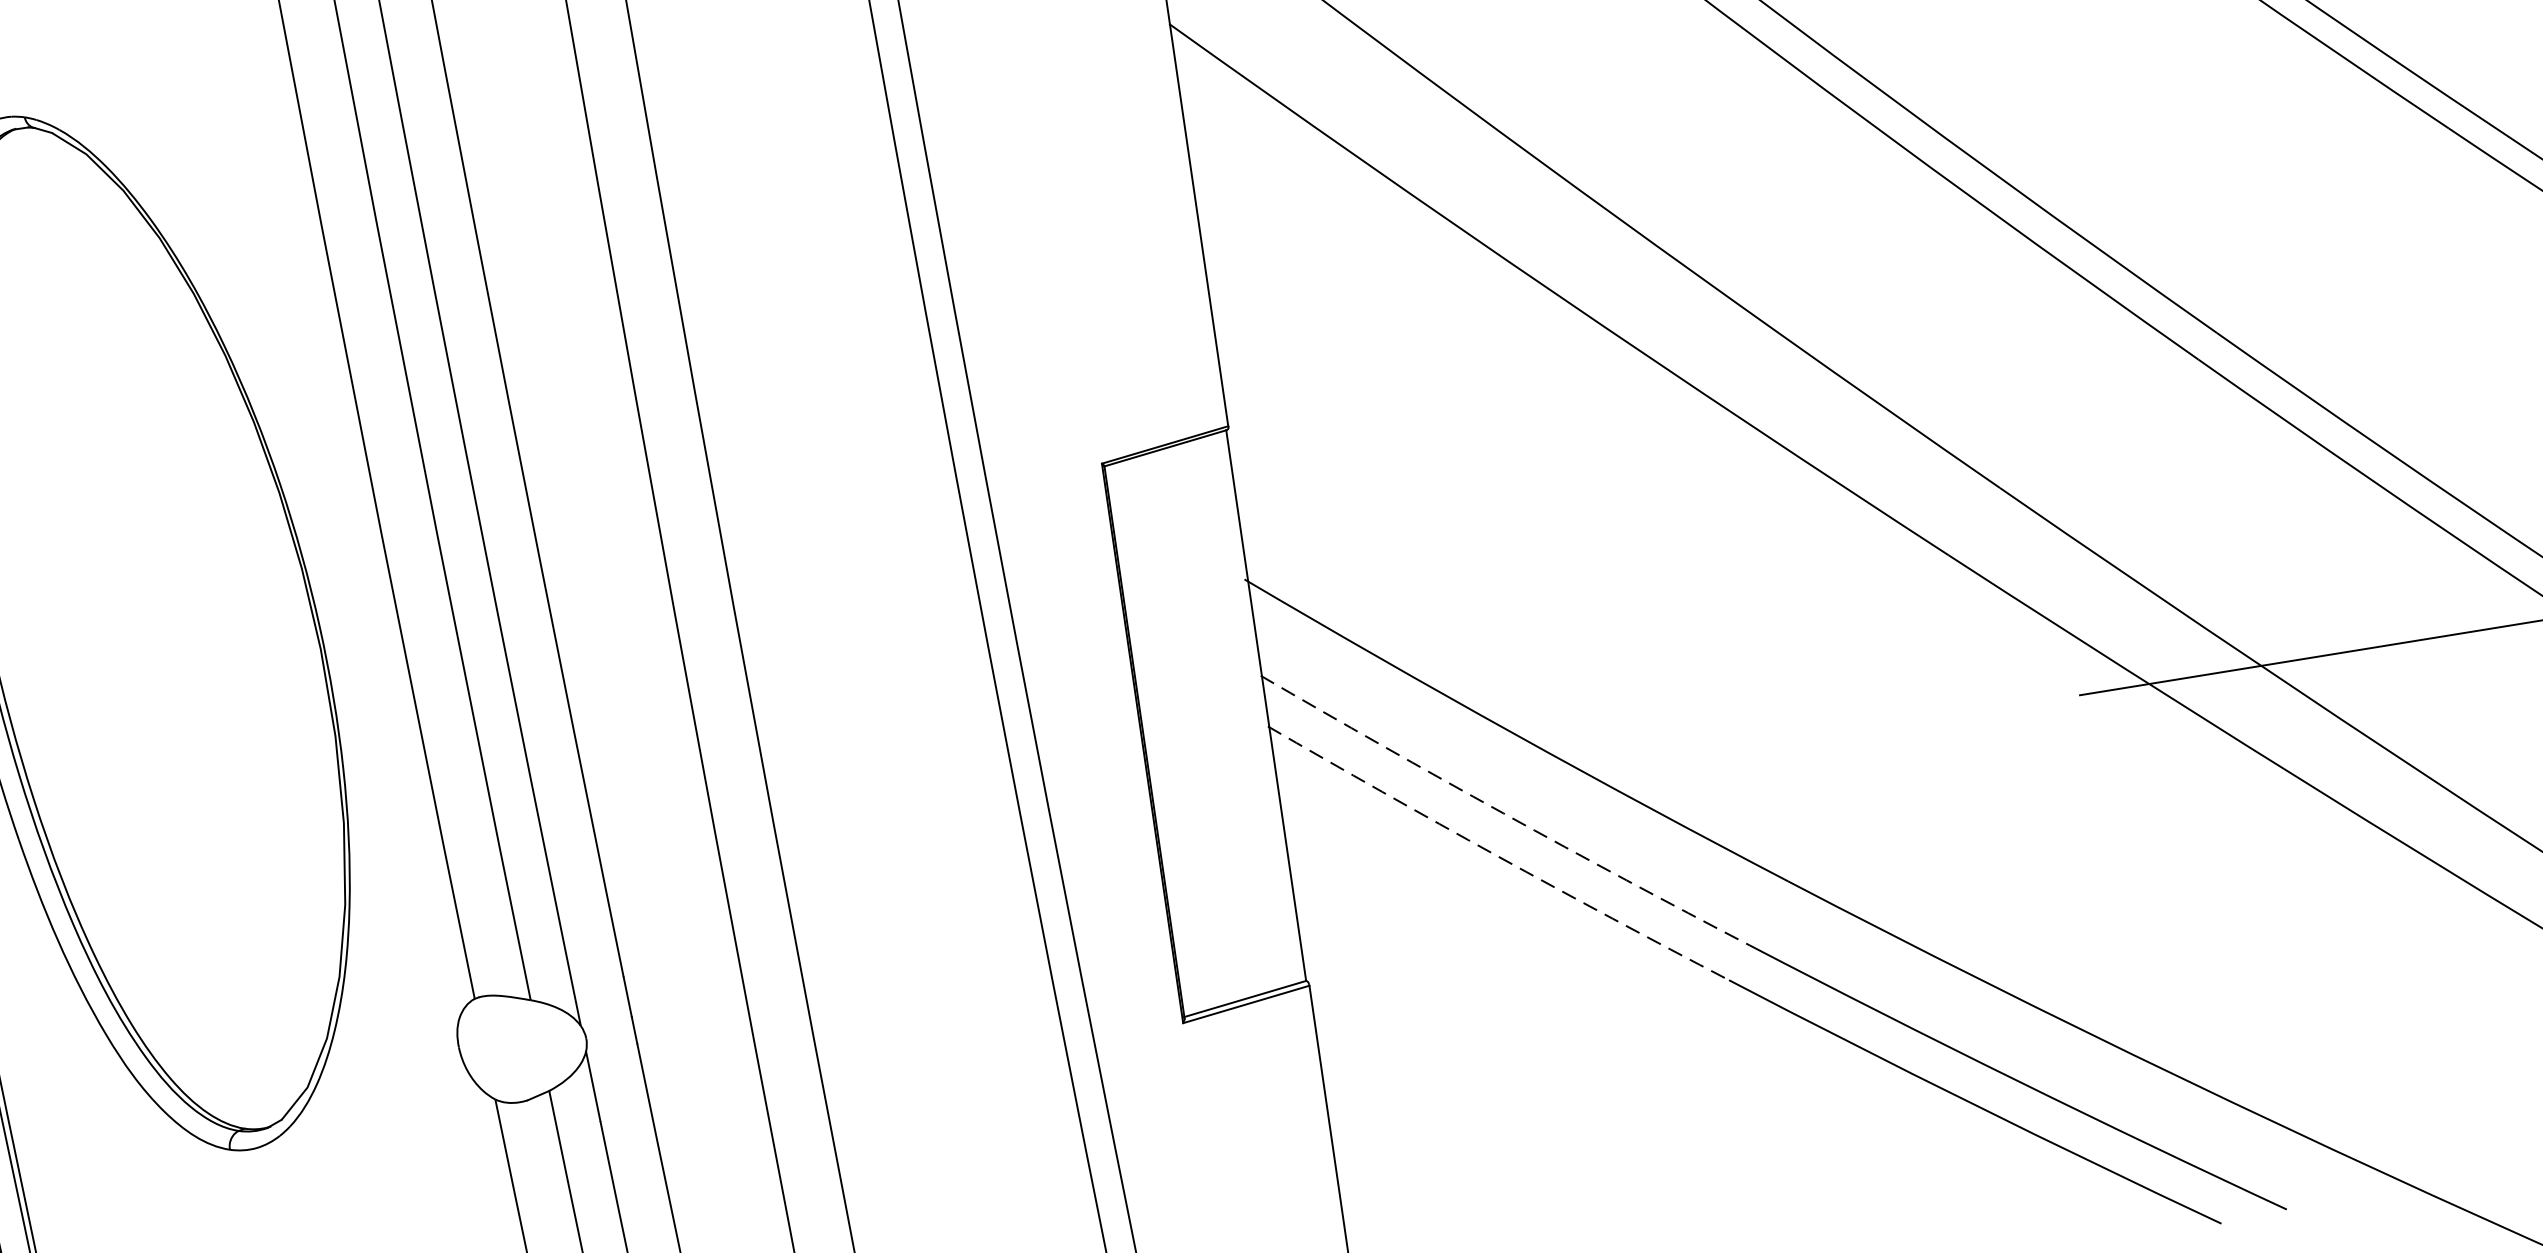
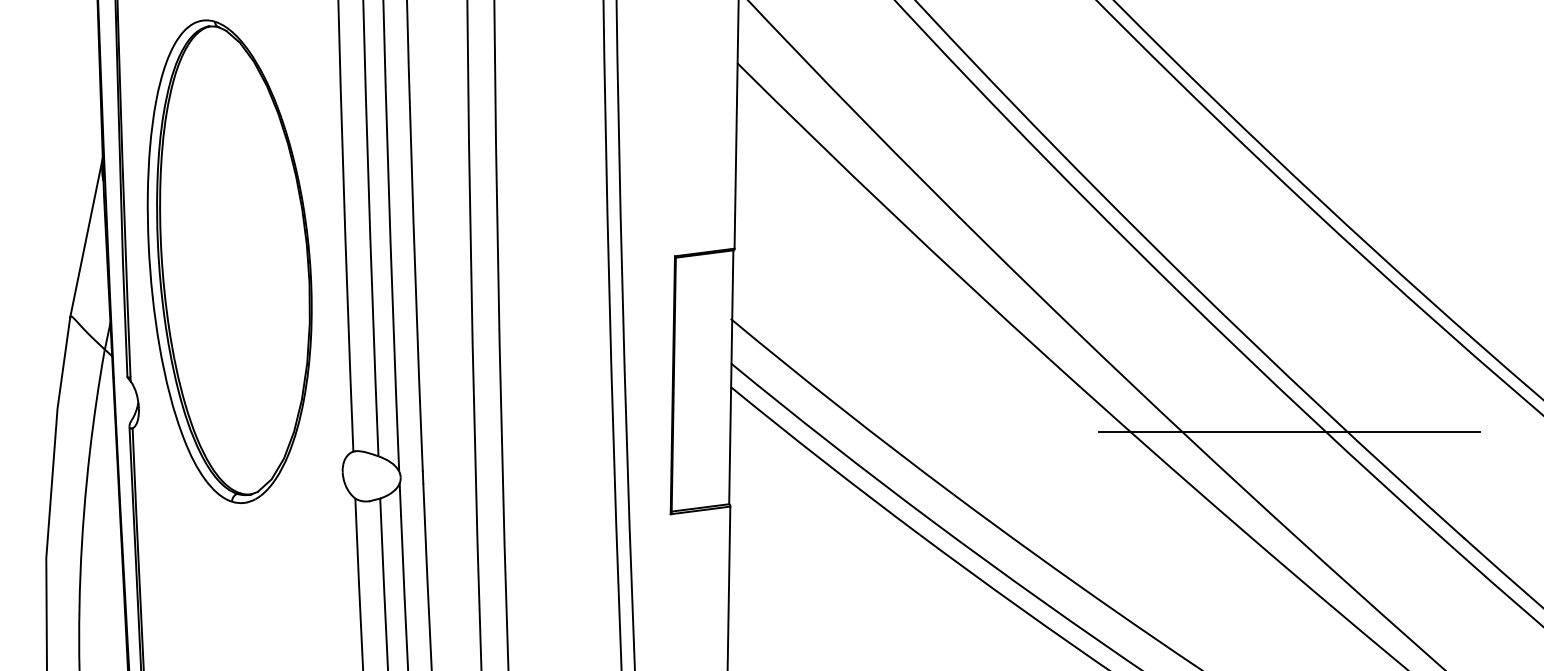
arc: (1504, 814) -> (830, 443), dashed -> solid
arc: (1497, 855) -> (824, 461), dashed -> solid

